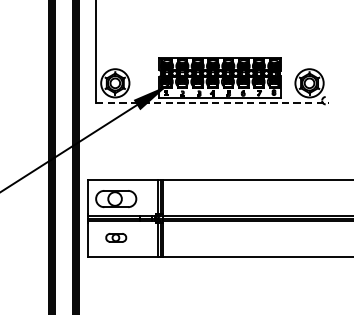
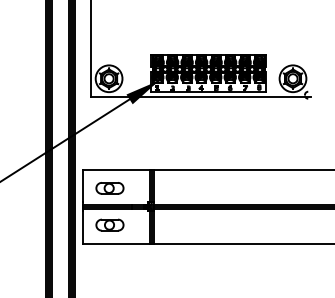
line: (212, 103) -> (201, 97), dashed -> solid
part: (115, 199) -> (109, 188), size x0.71
part: (115, 237) -> (109, 224), size x1.43

